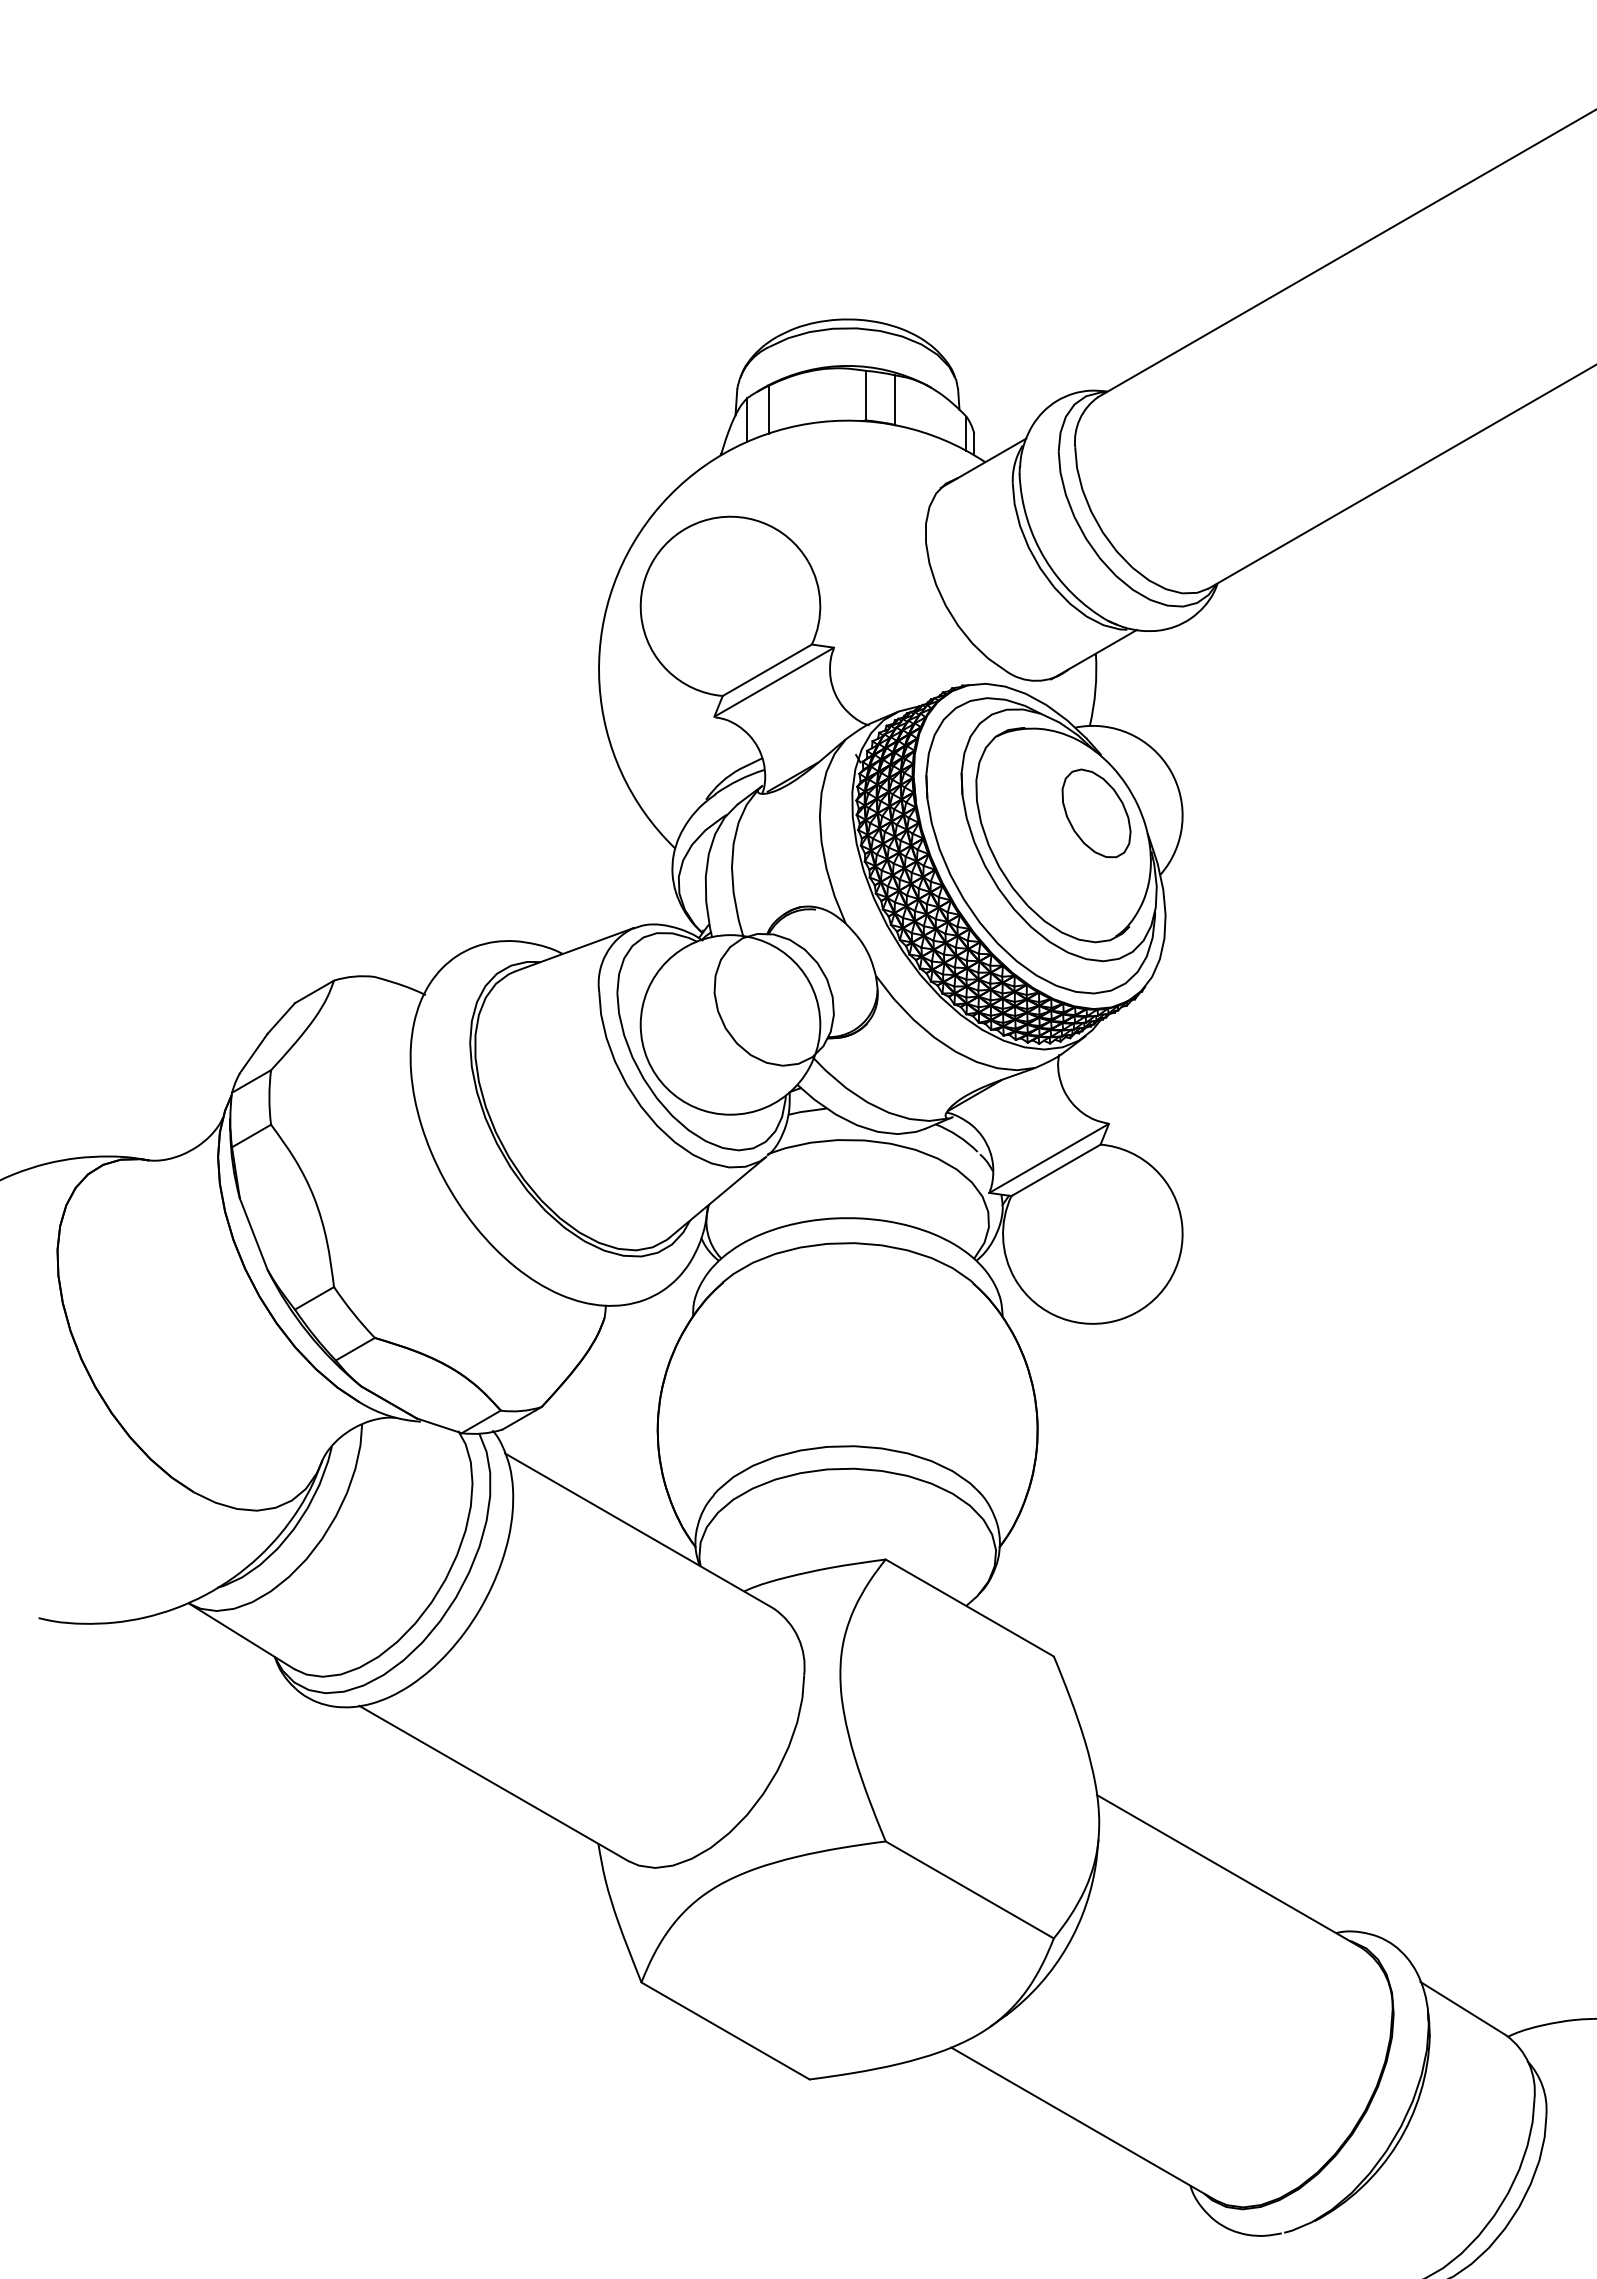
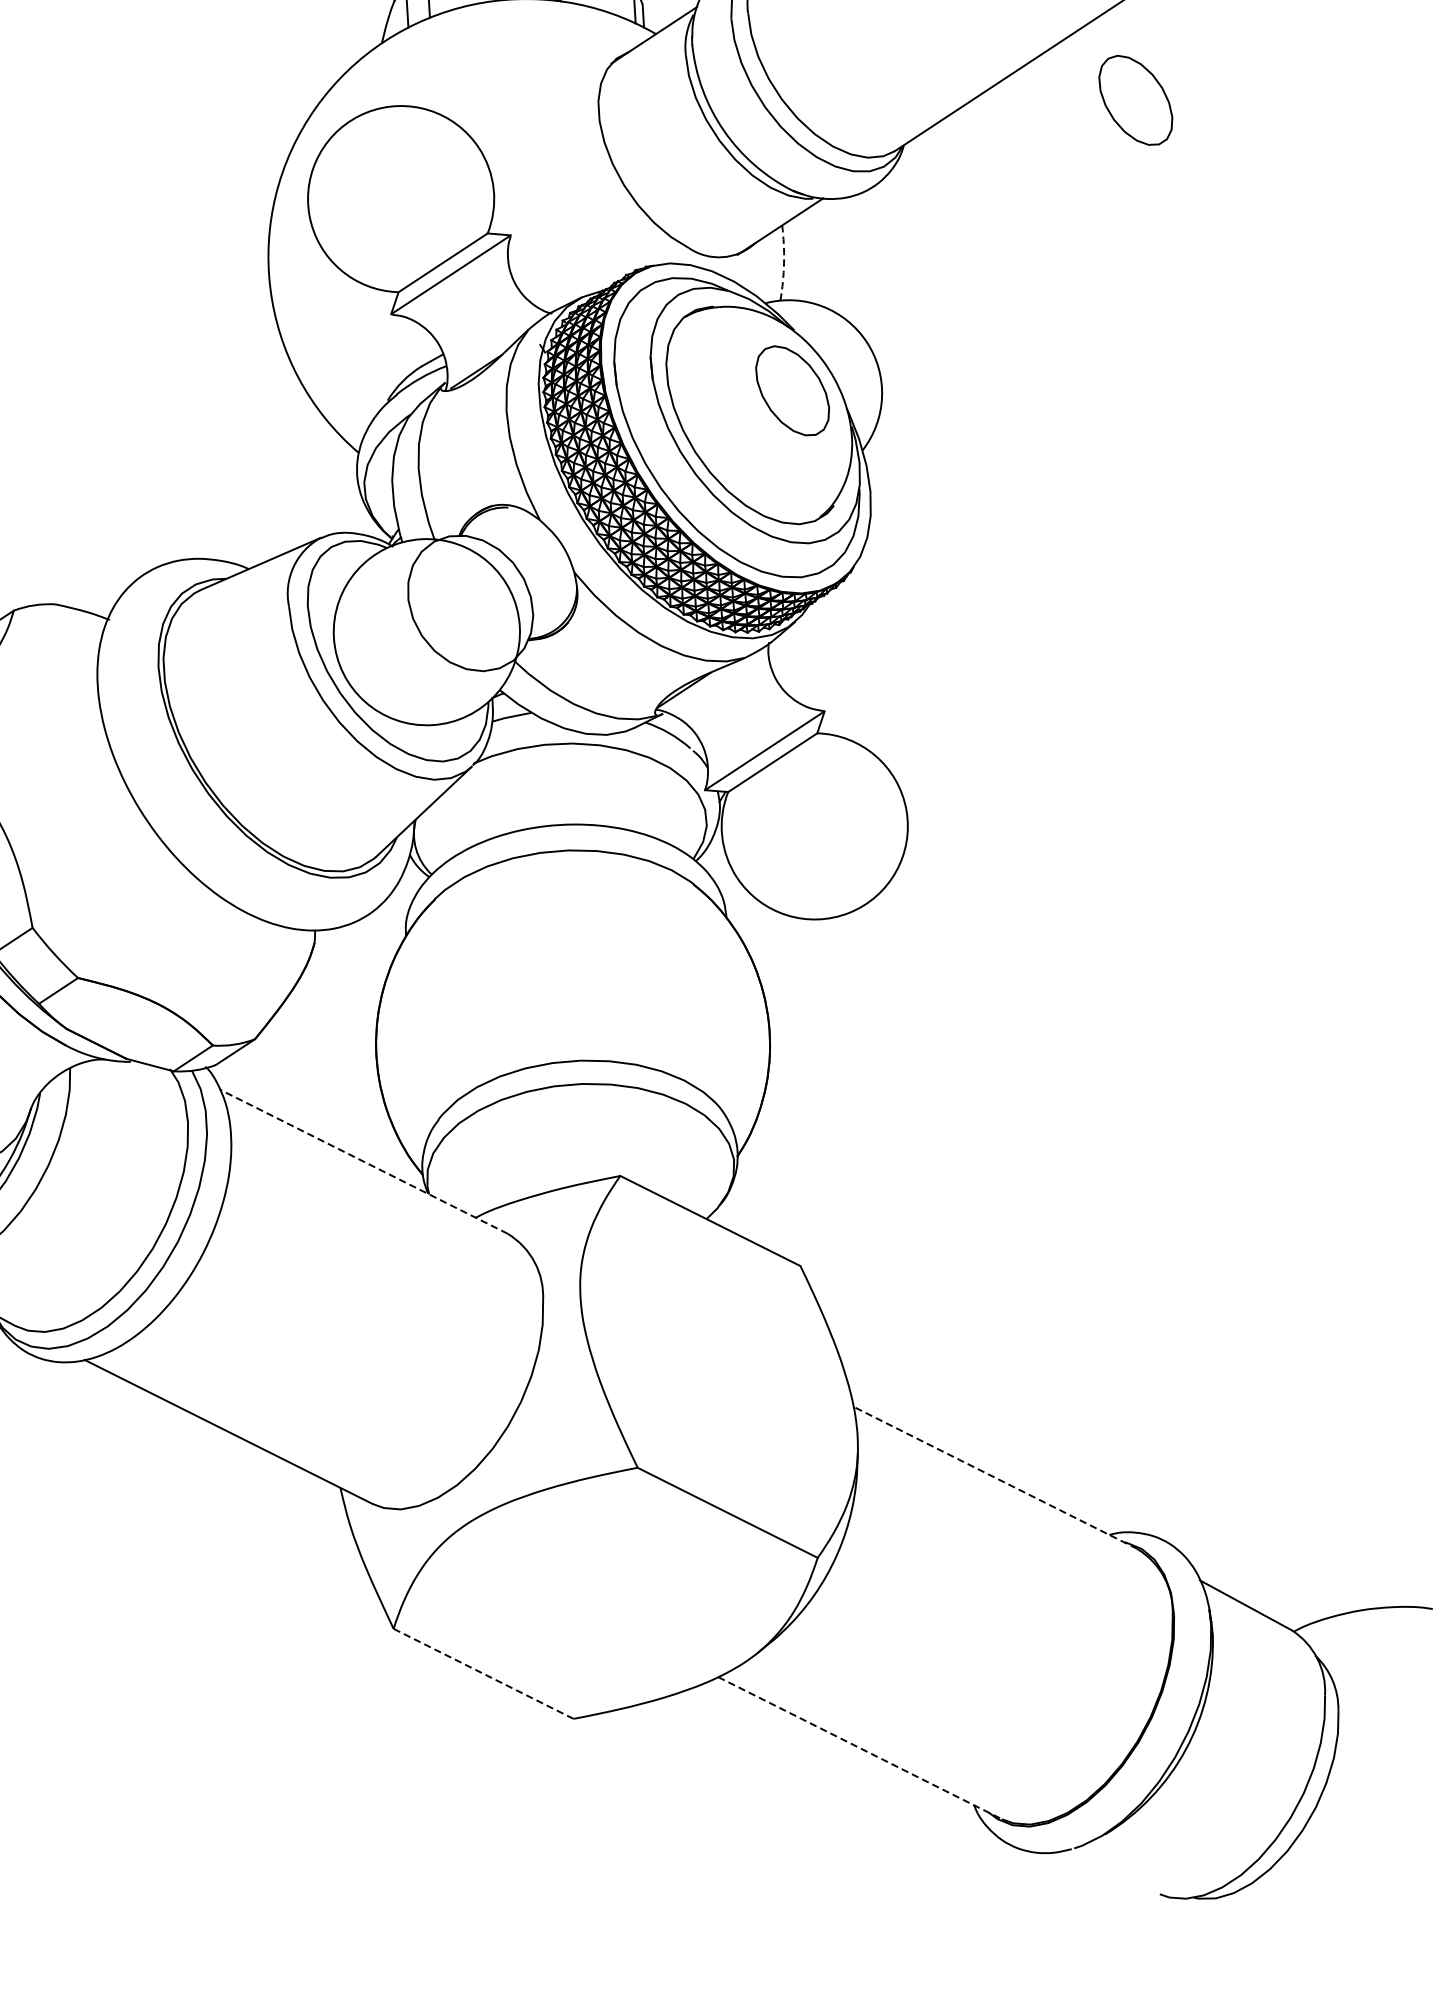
part: (1443, 553) -> (1135, 100), added
arc: (1095, 690) -> (784, 263), solid -> dashed
line: (639, 1530) -> (363, 1161), solid -> dashed
line: (1229, 1871) -> (995, 1477), solid -> dashed
line: (725, 2030) -> (483, 1673), solid -> dashed
line: (1084, 2124) -> (860, 1748), solid -> dashed

